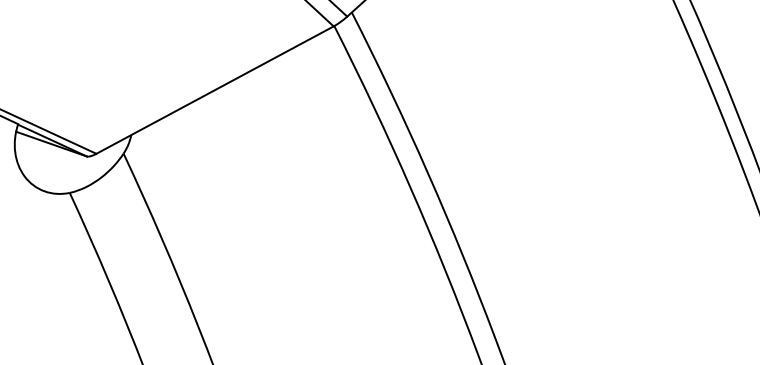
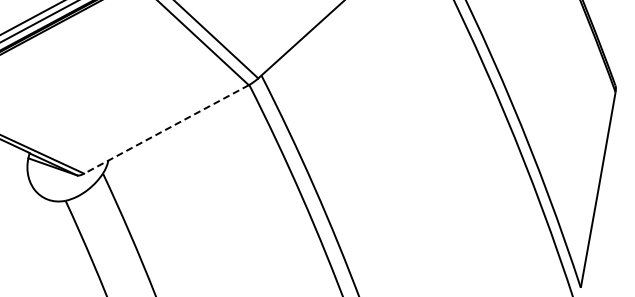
line: (215, 90) -> (166, 129), solid -> dashed

